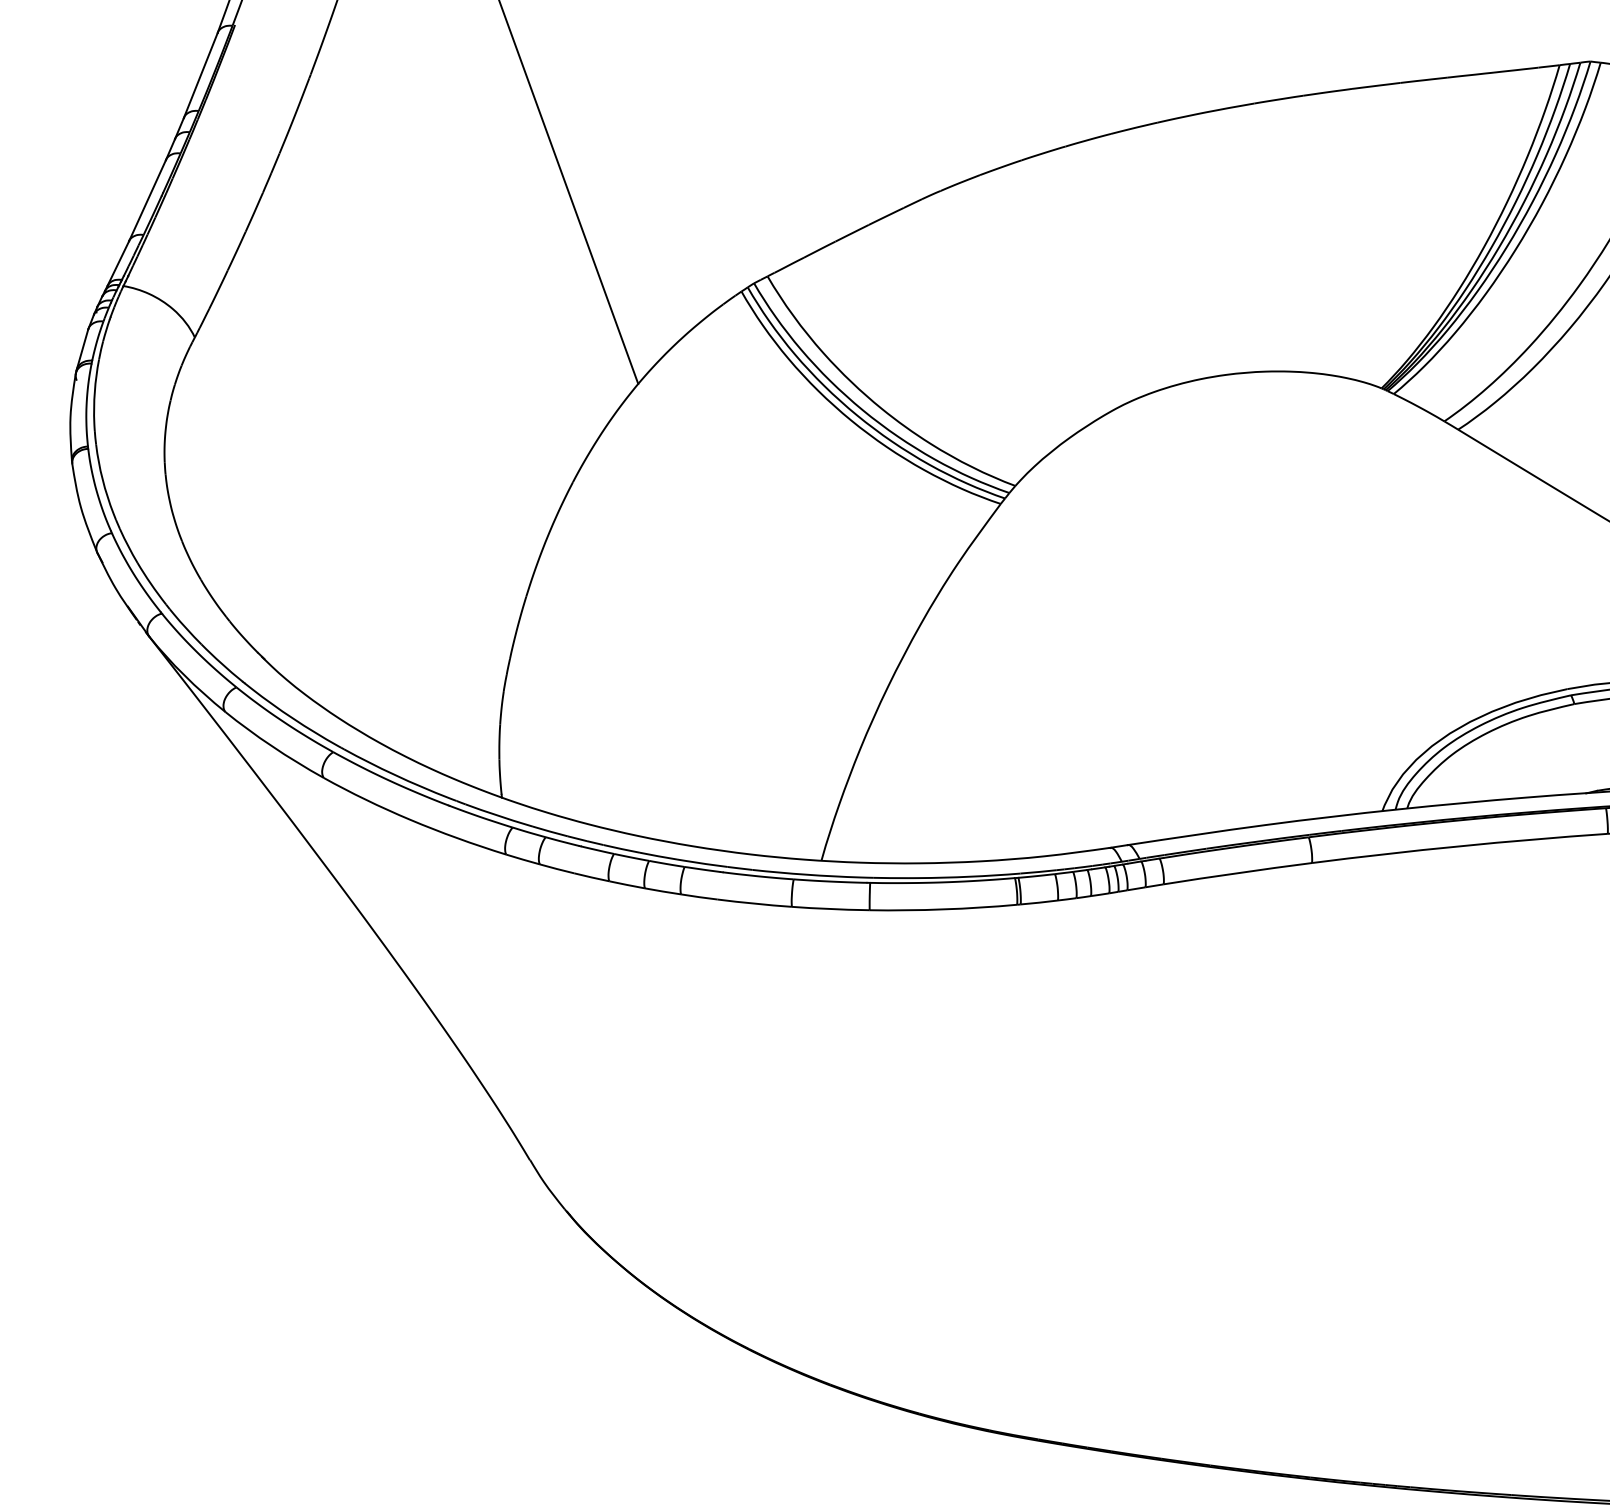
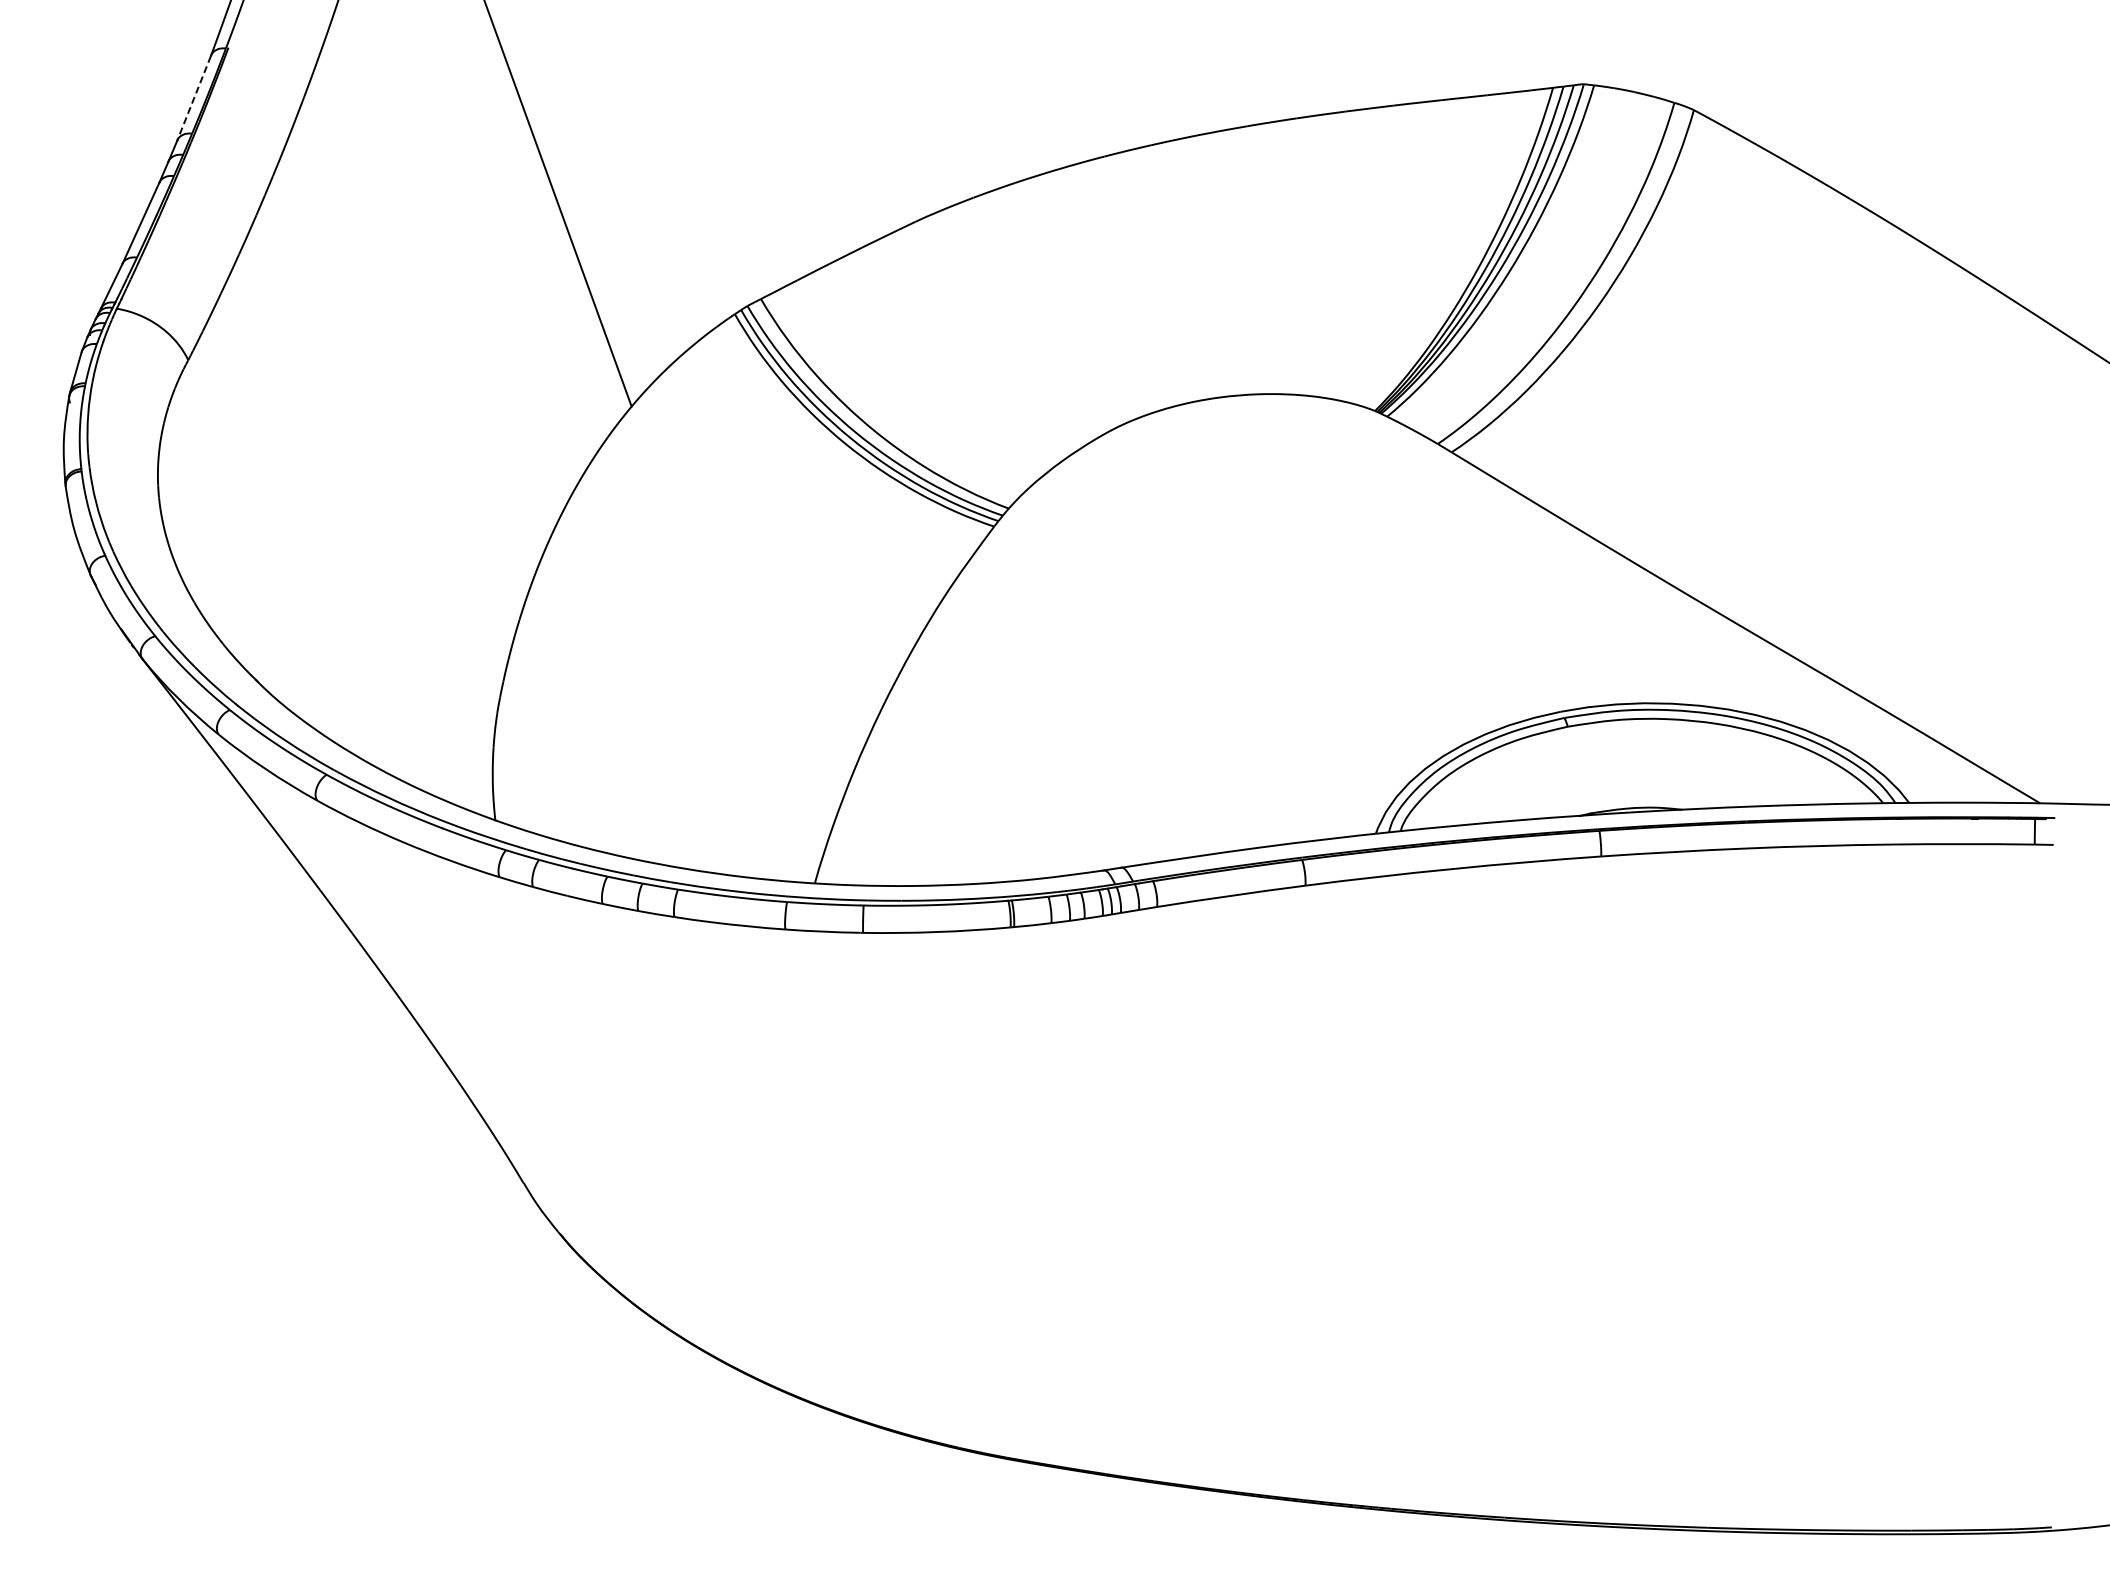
line: (201, 75) -> (194, 98), solid -> dashed

